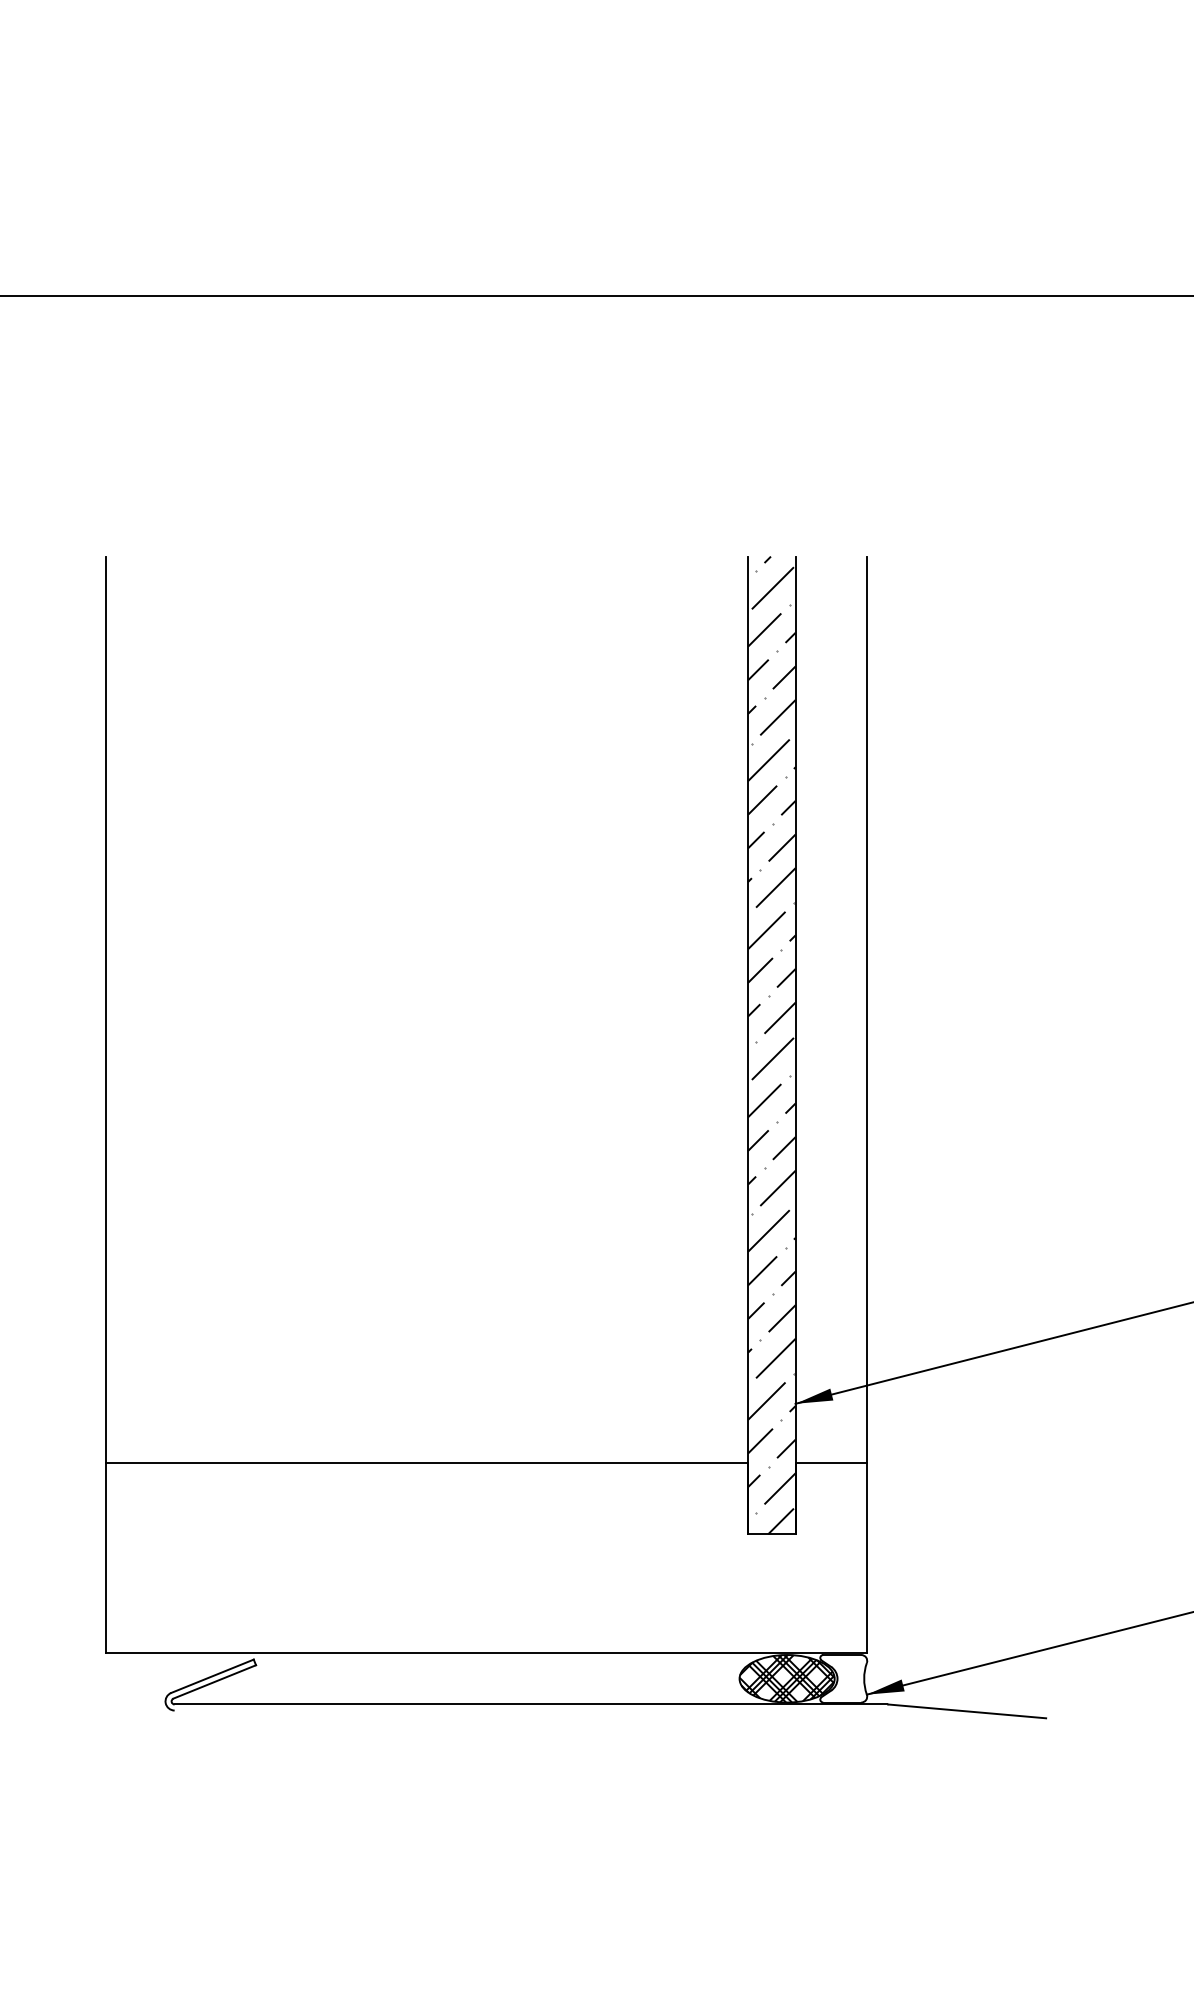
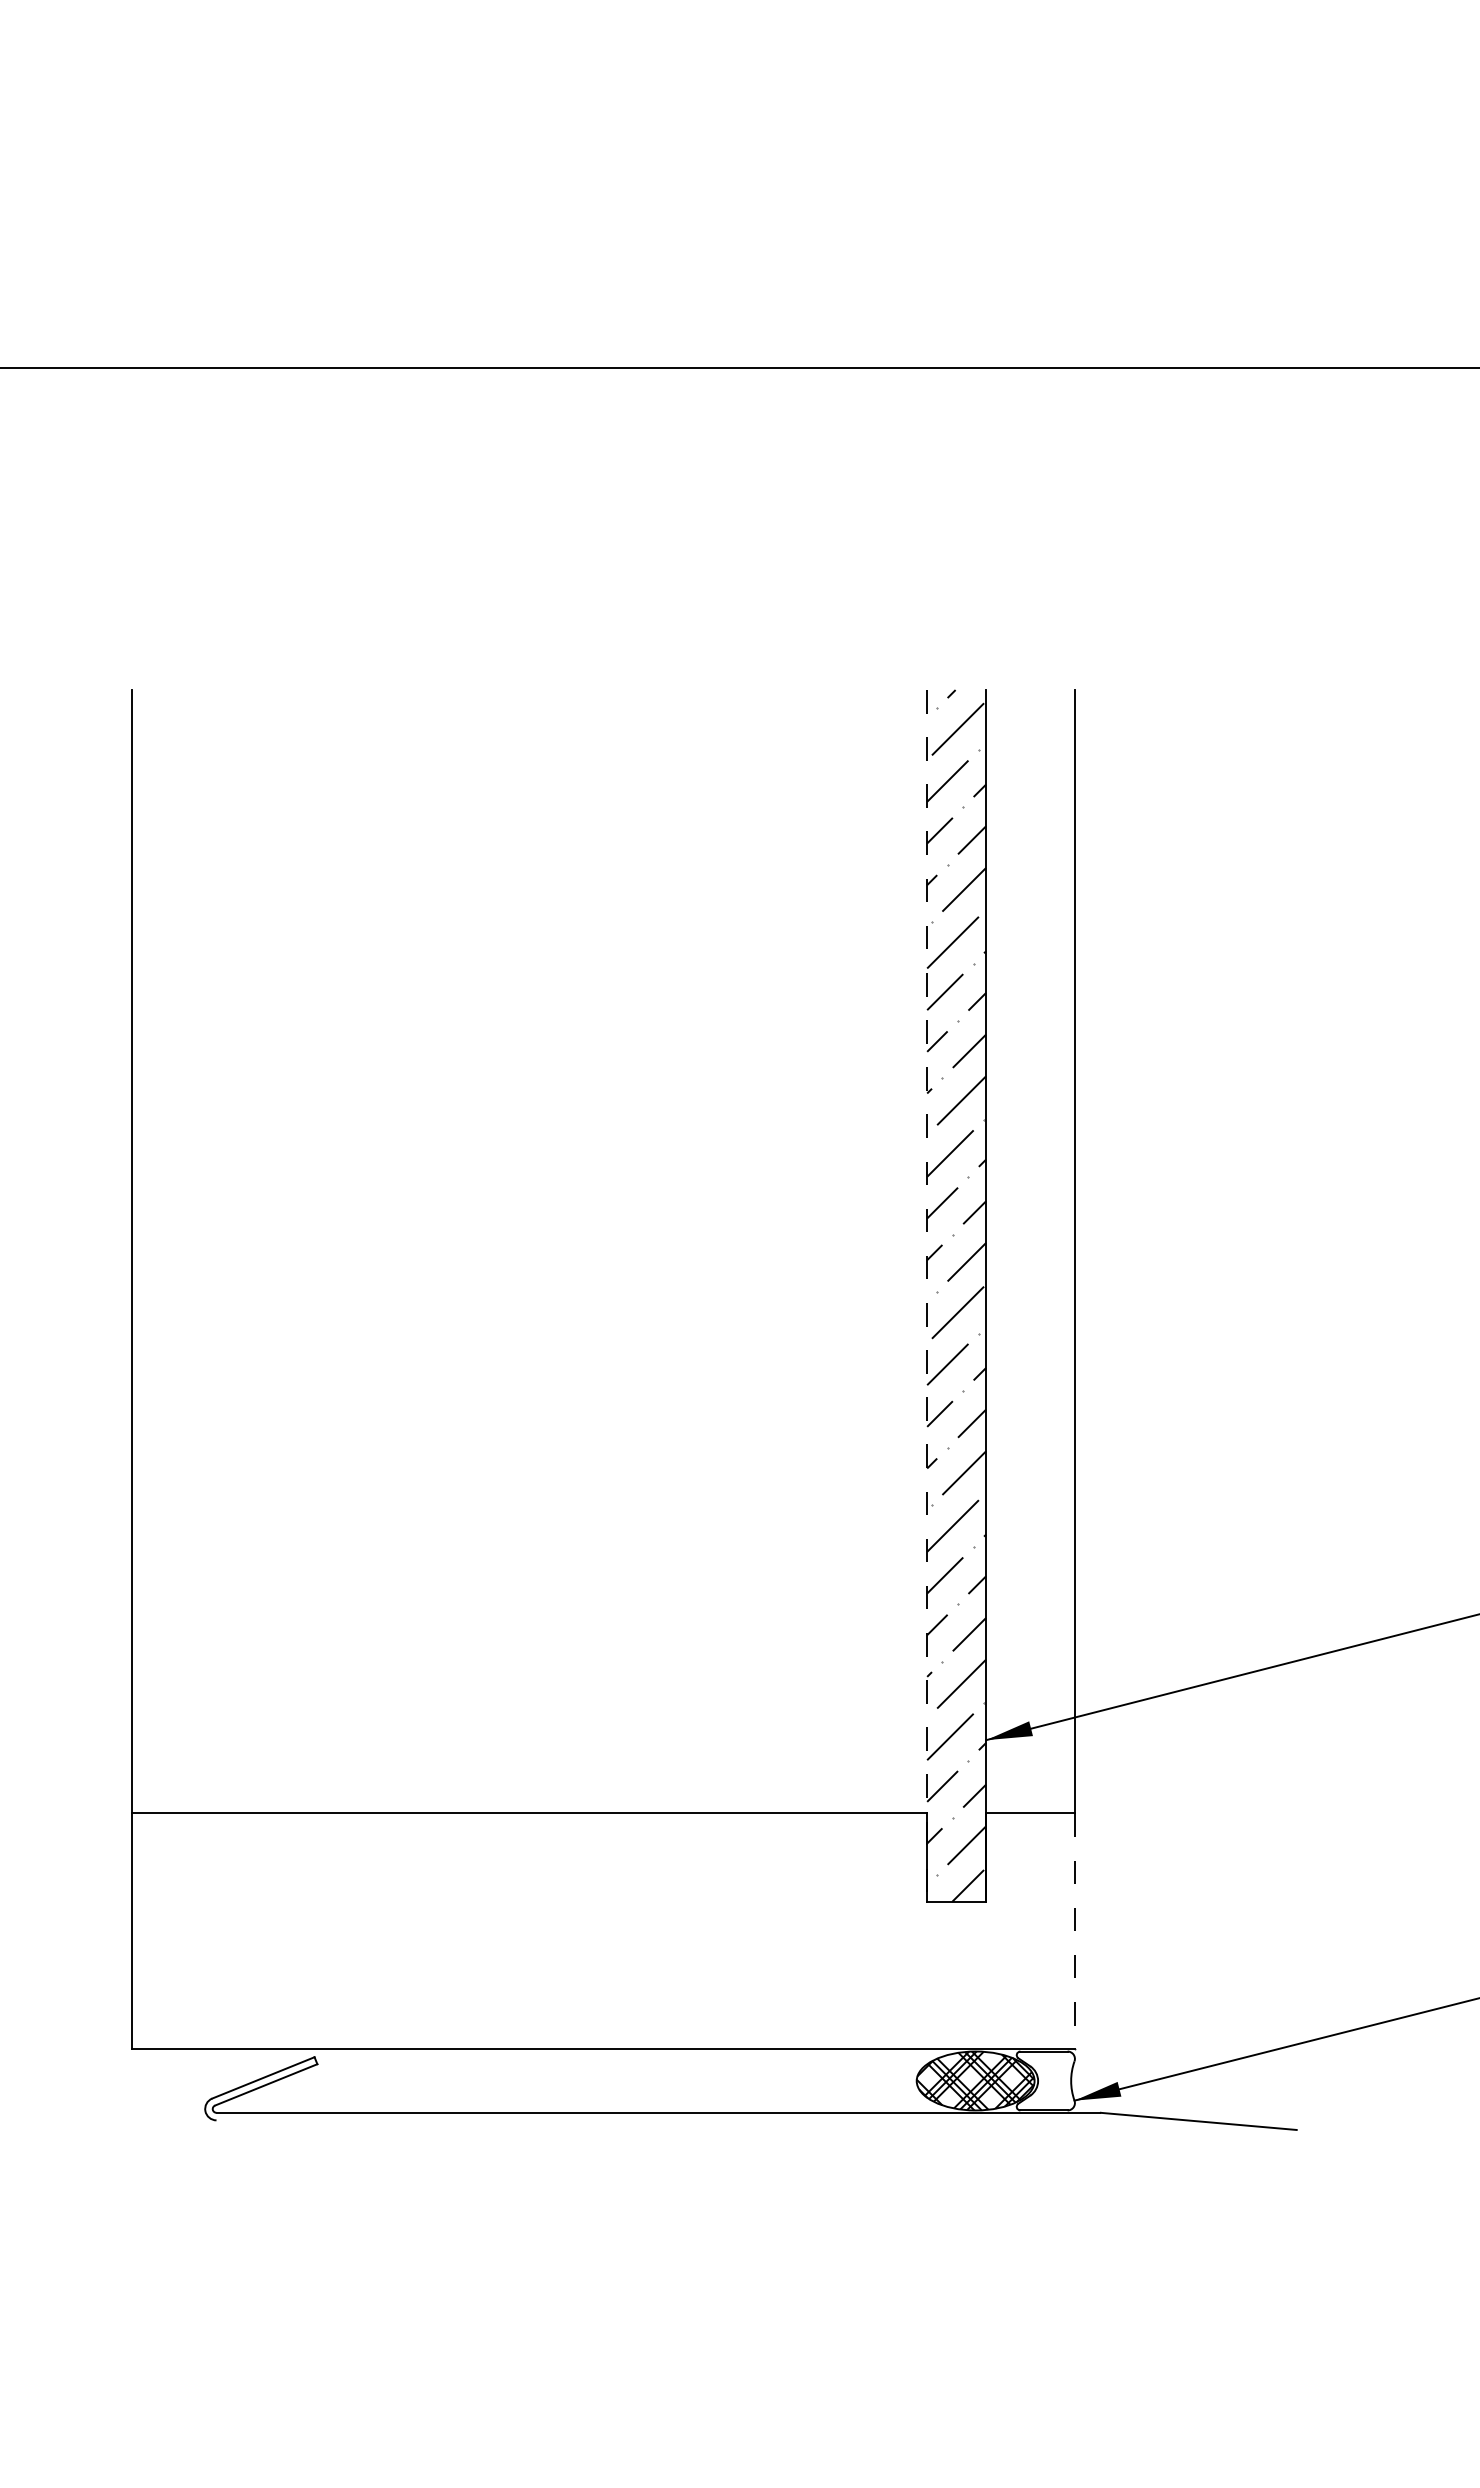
line: (748, 1045) -> (927, 1295), solid -> dashed
line: (866, 1558) -> (1074, 1931), solid -> dashed

